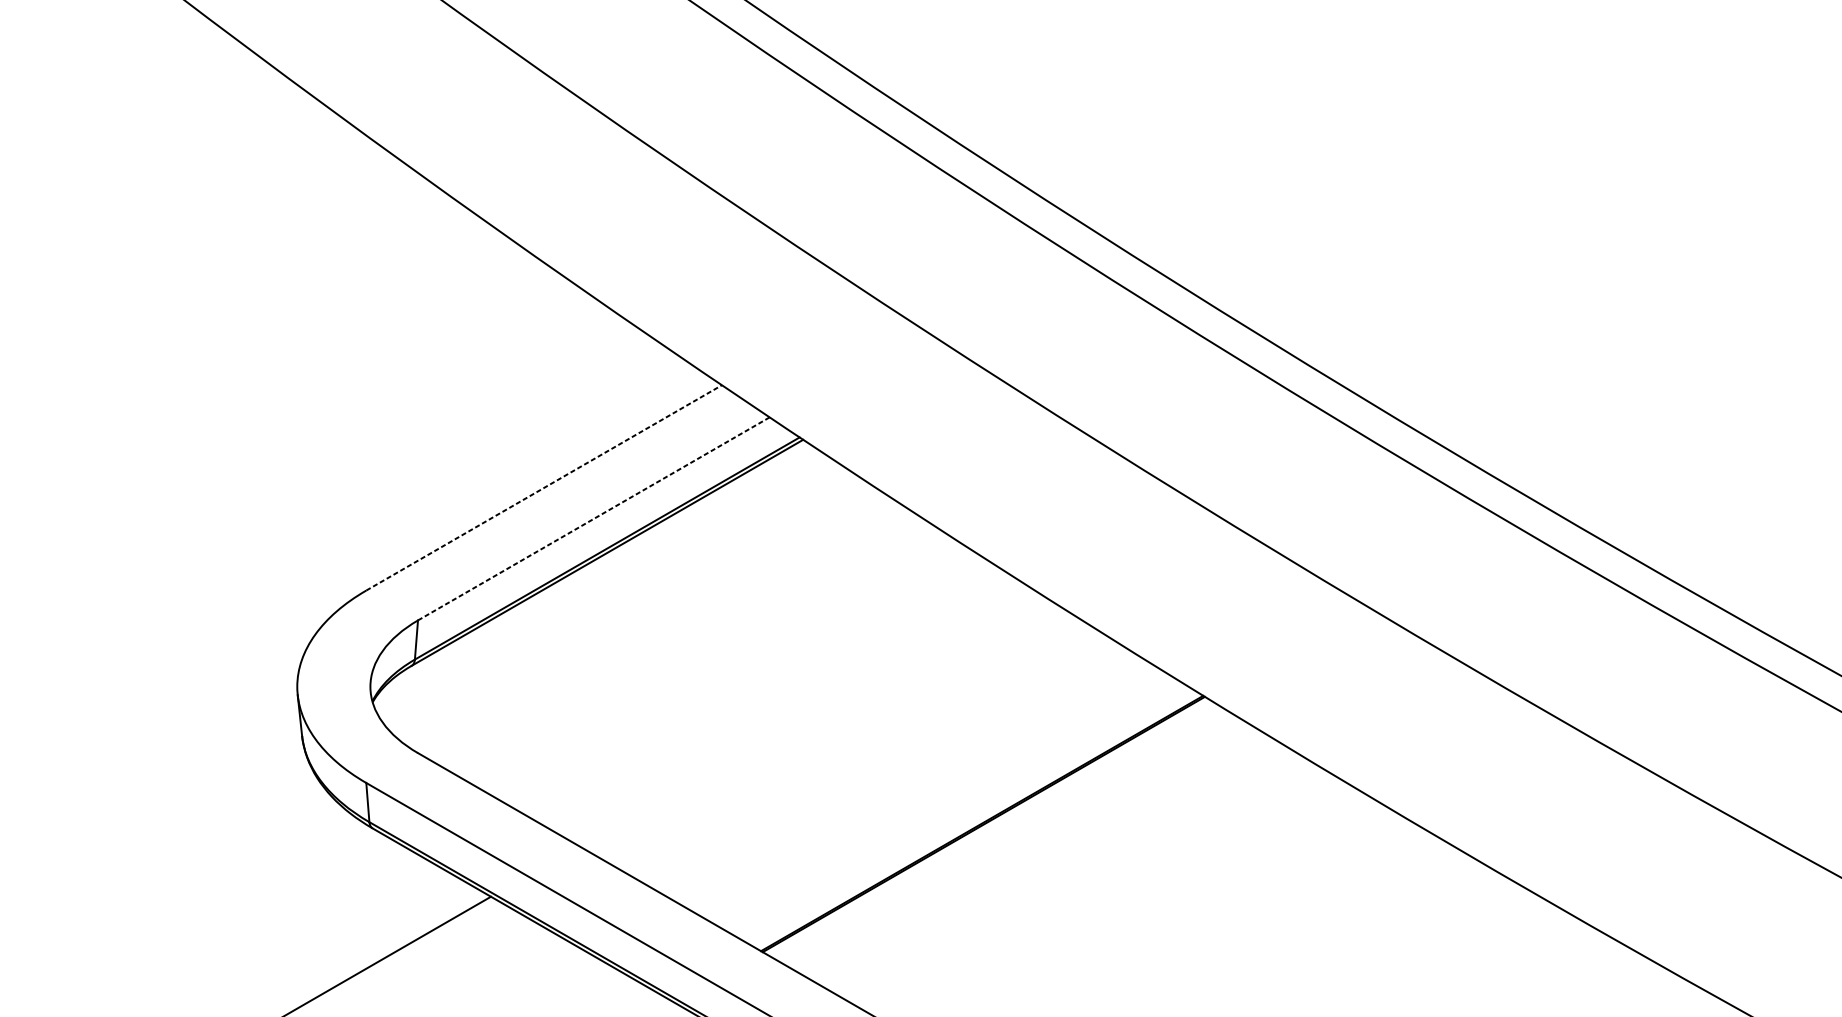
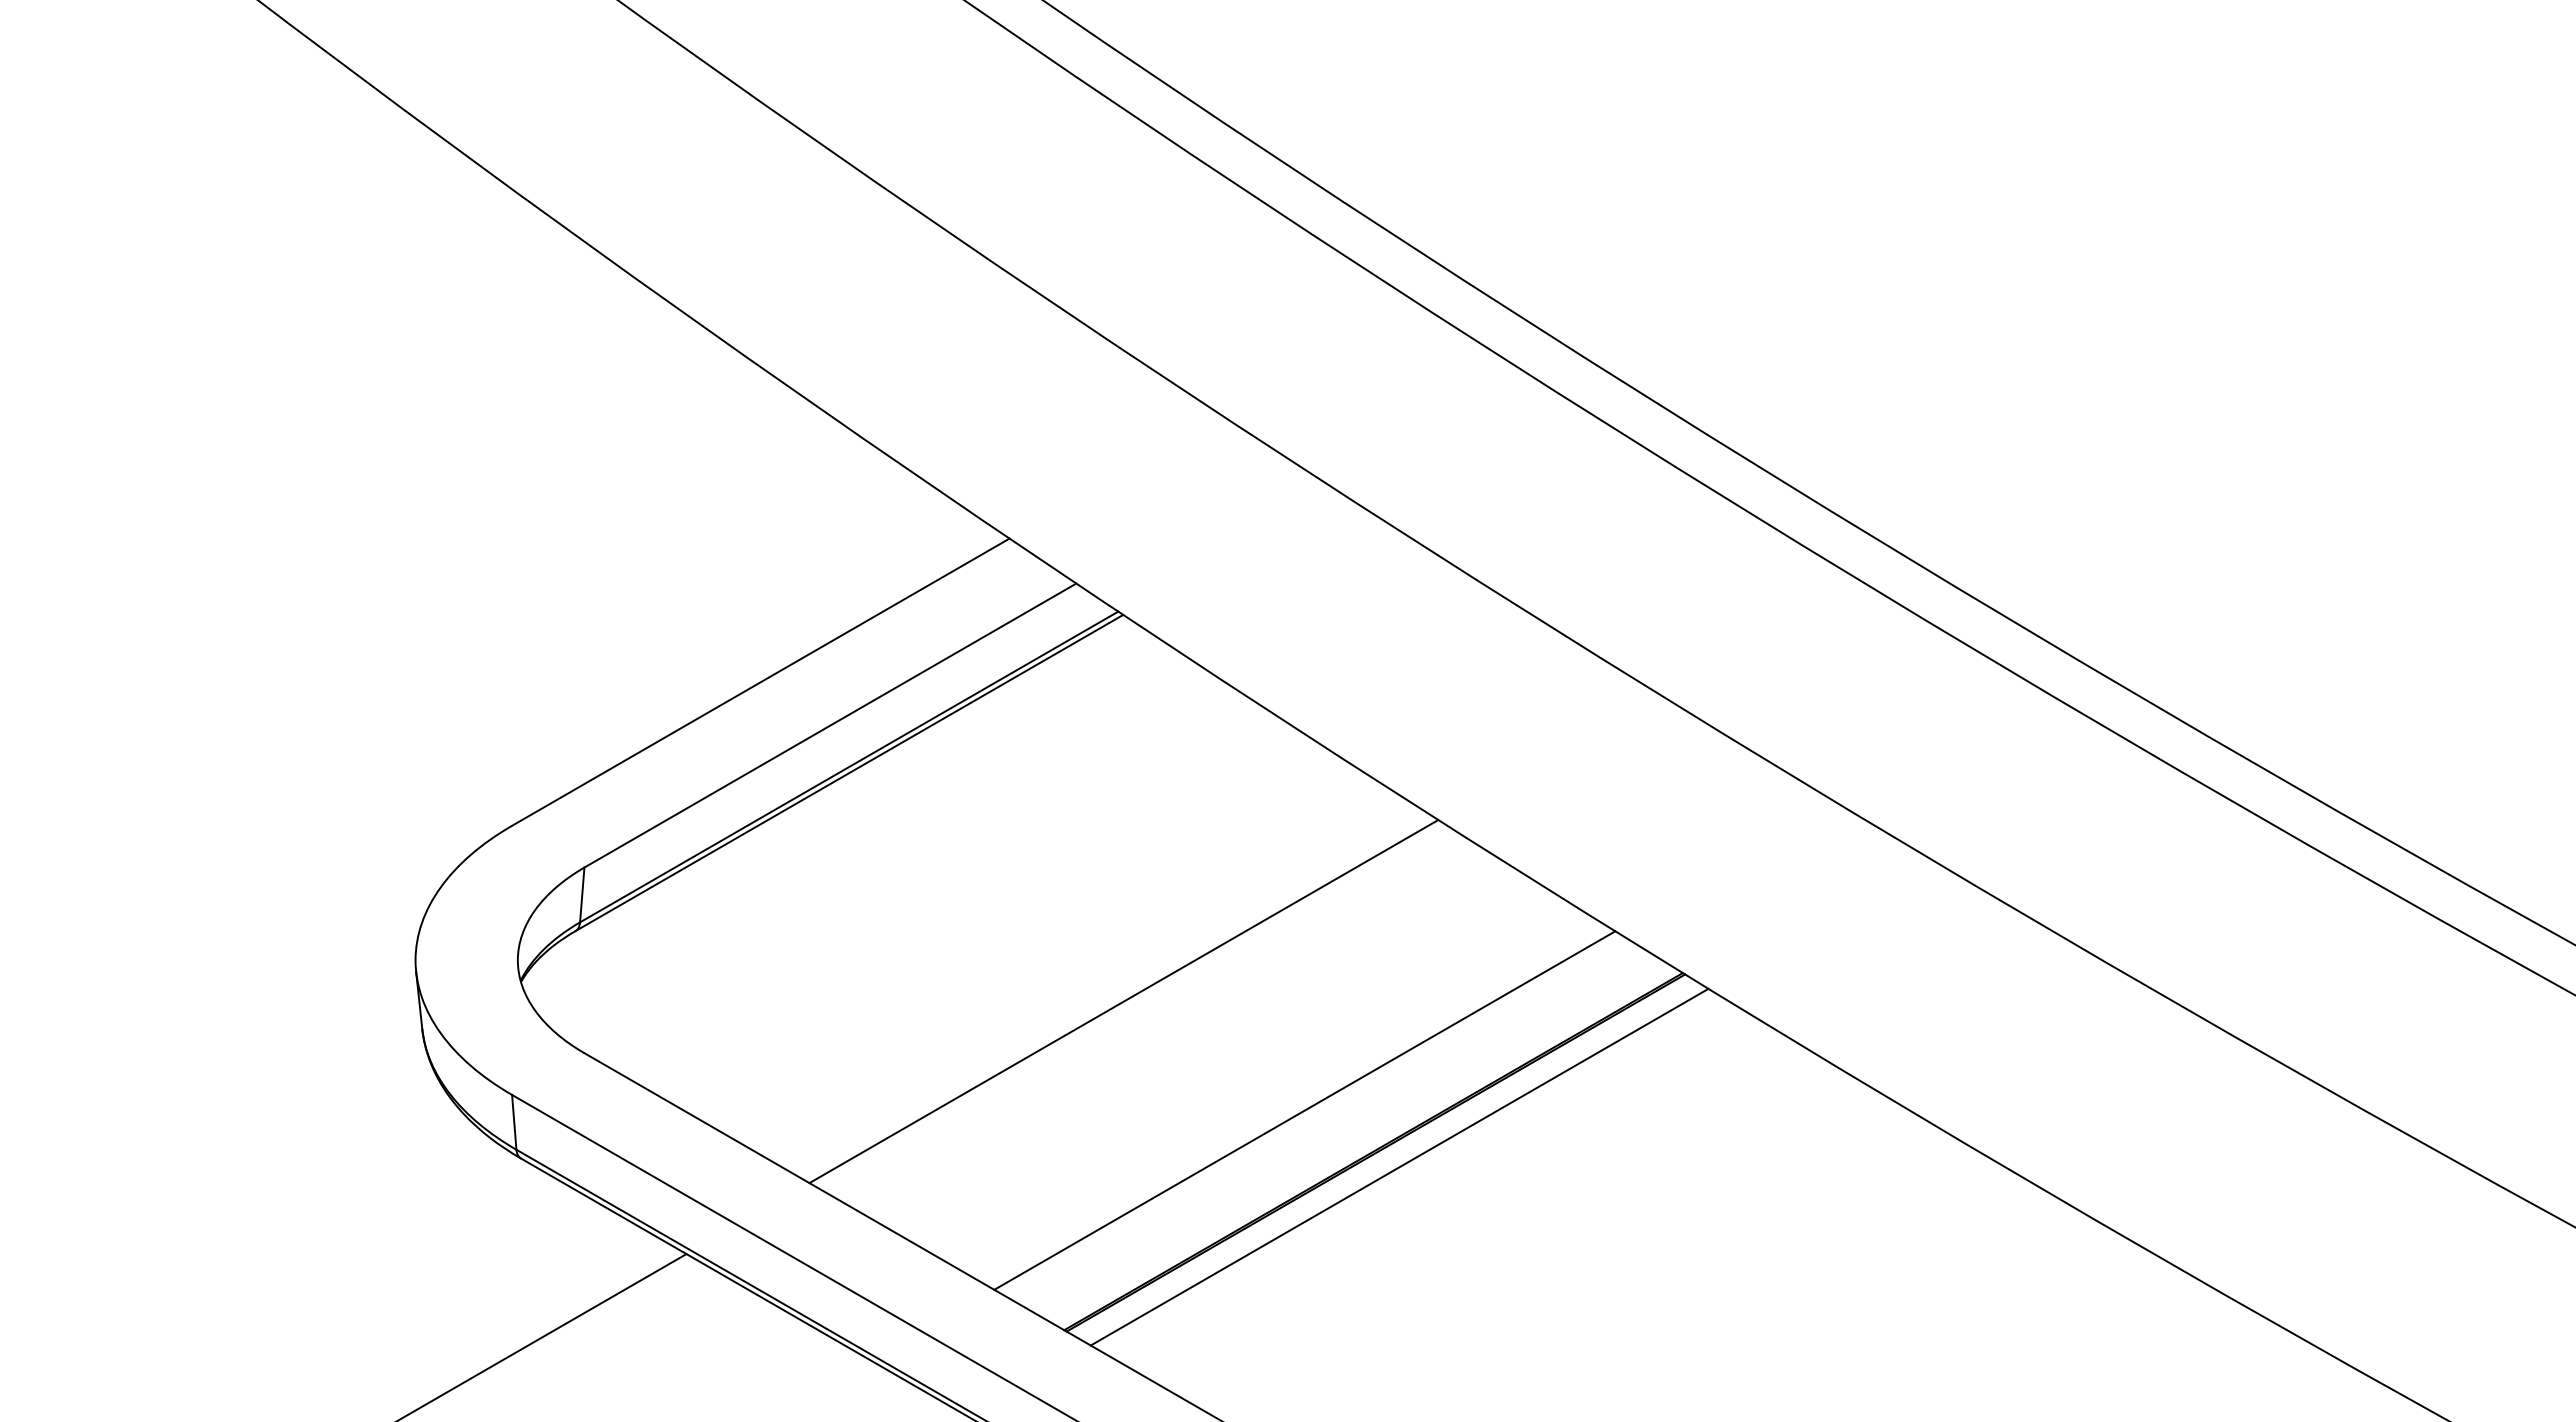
line: (544, 487) -> (761, 681), dashed -> solid
line: (593, 518) -> (830, 725), dashed -> solid
line: (803, 716) -> (1123, 1001), added
line: (932, 794) -> (1304, 1110), added
line: (1000, 834) -> (1399, 1166), added

